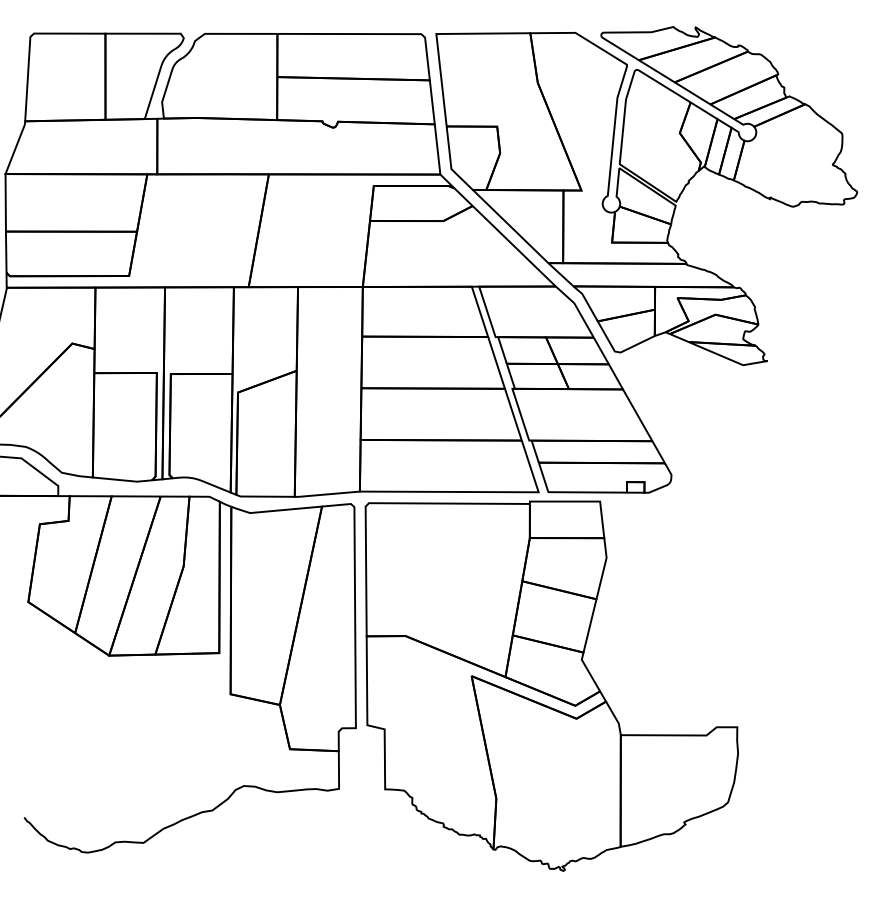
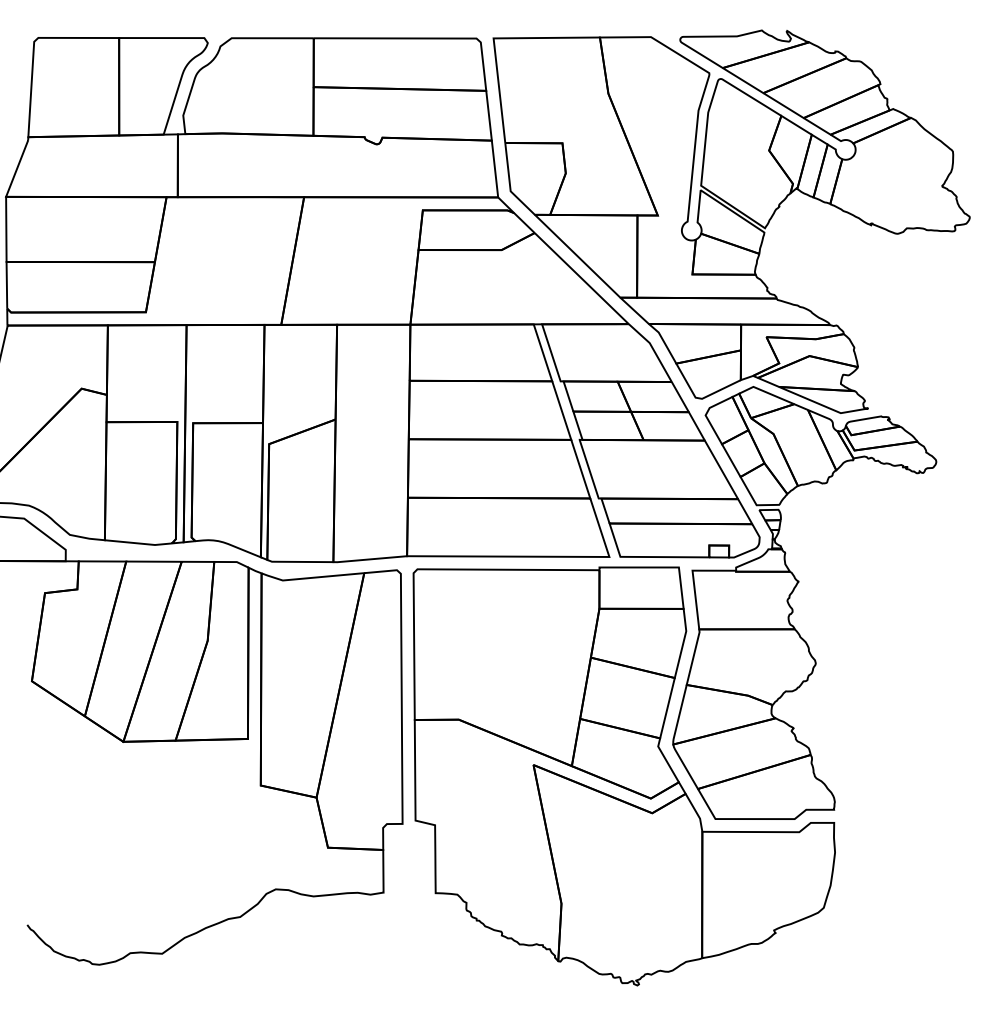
part: (700, 536) -> (792, 607), added

